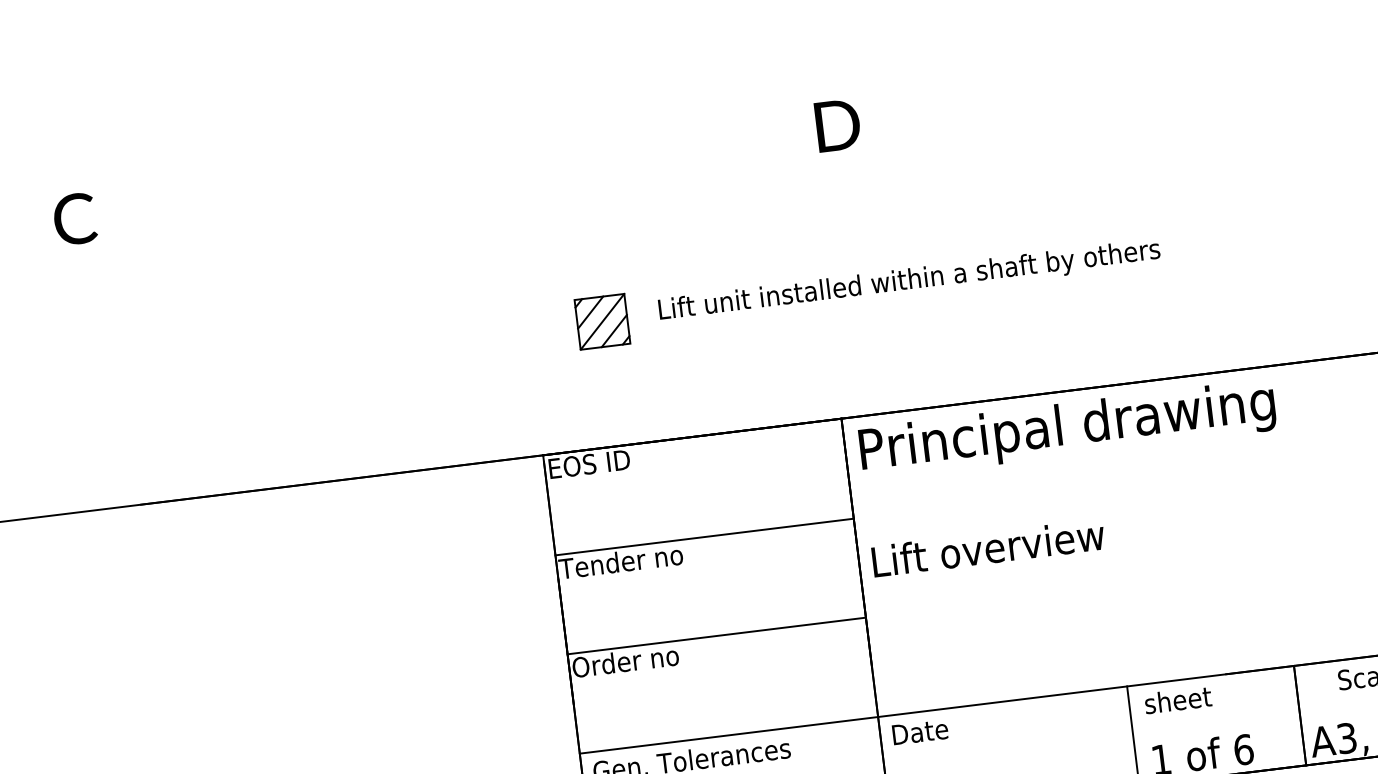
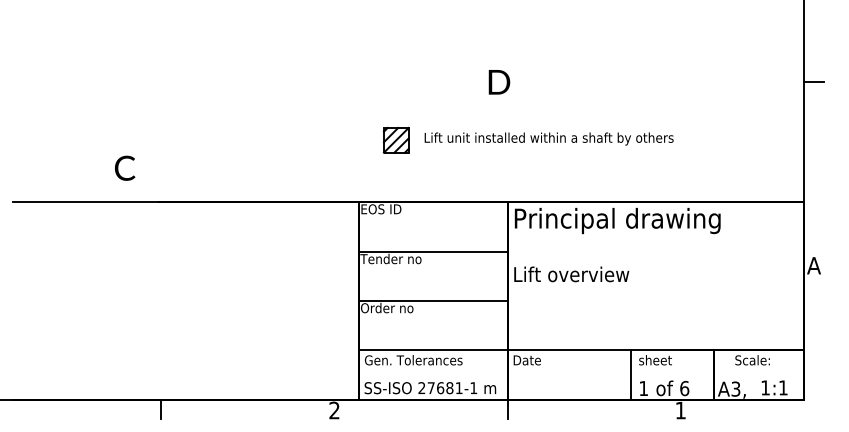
text: (838, 125) -> (499, 82), moved
text: (75, 217) -> (125, 167), moved

